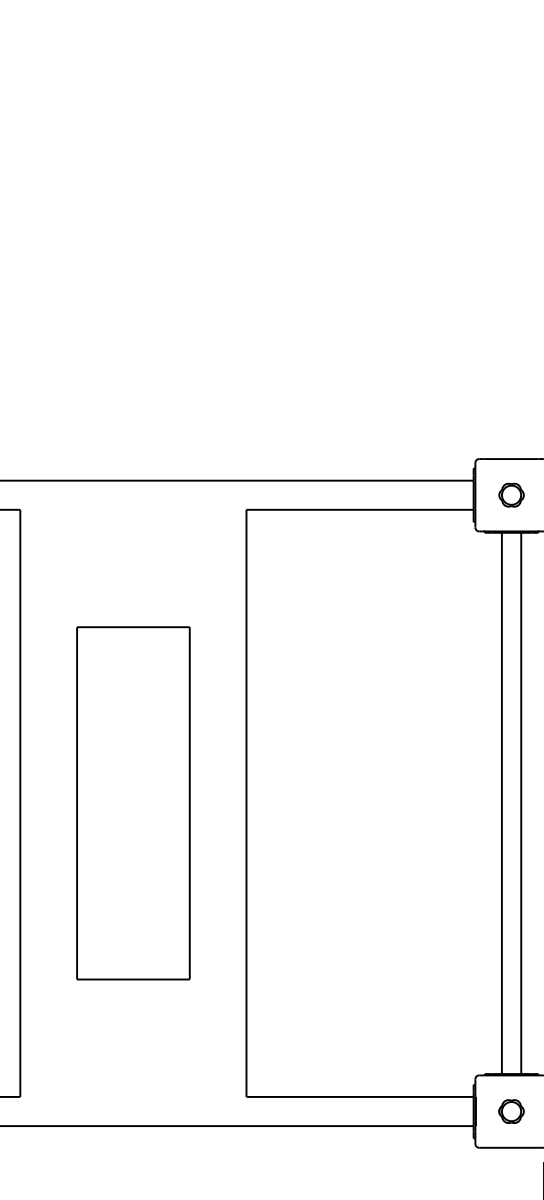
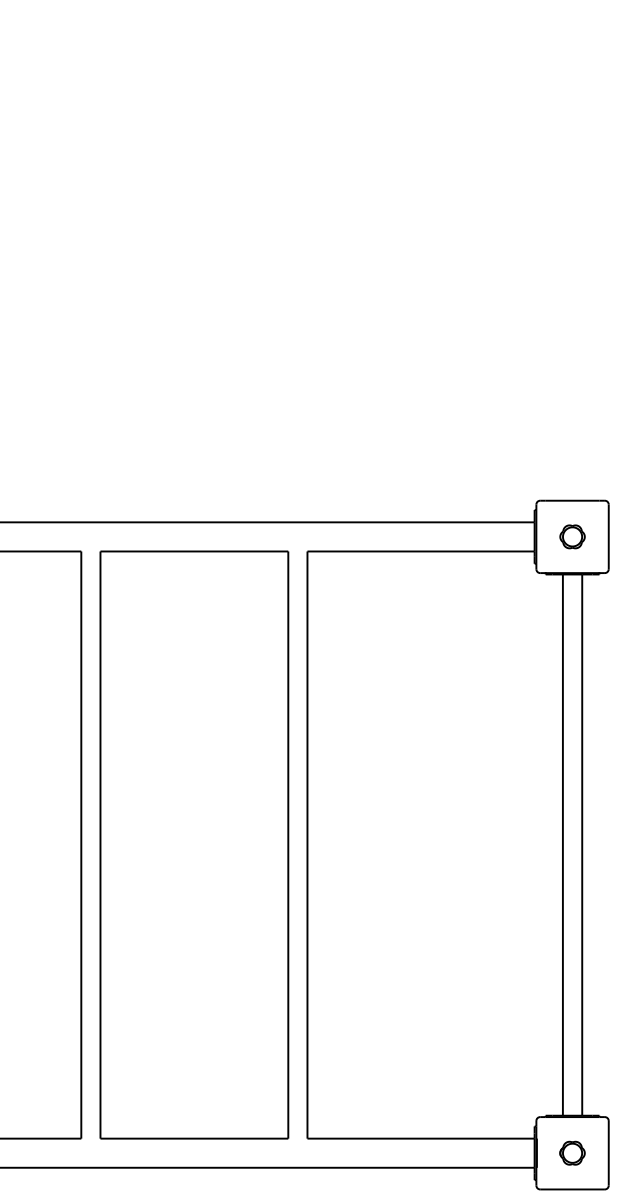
part: (133, 802) -> (194, 844), size x1.67

